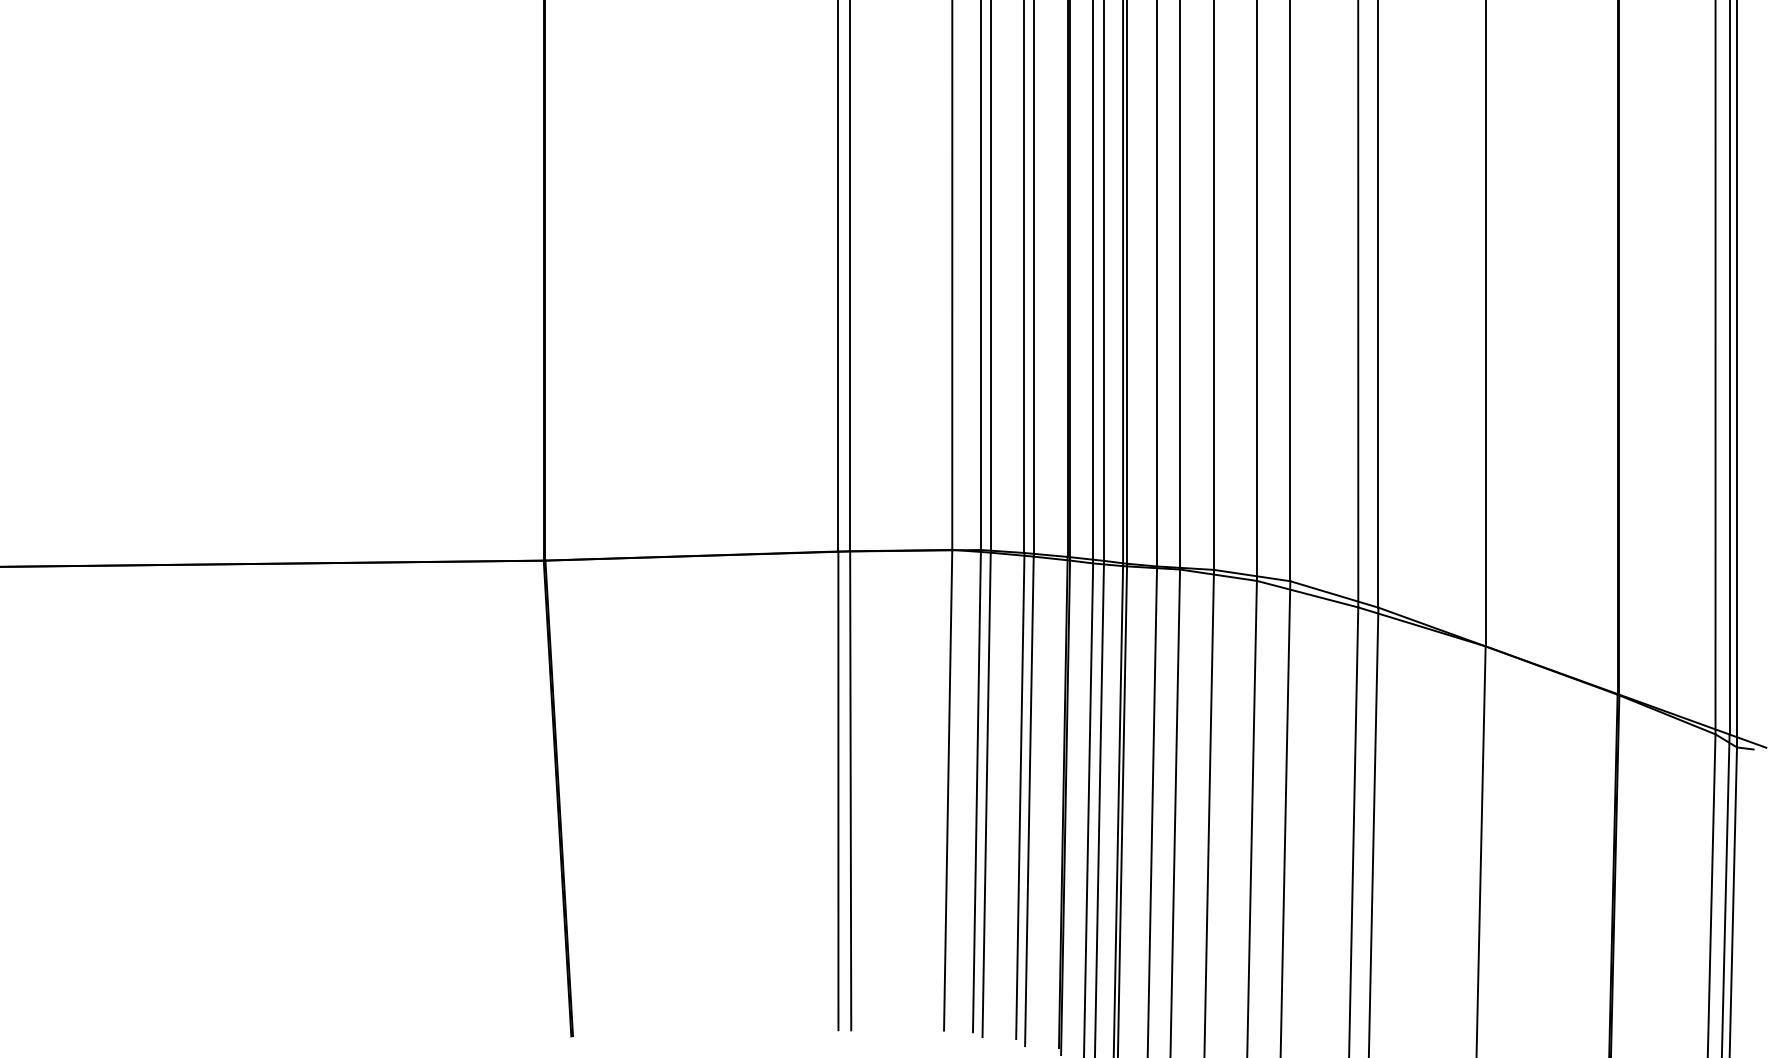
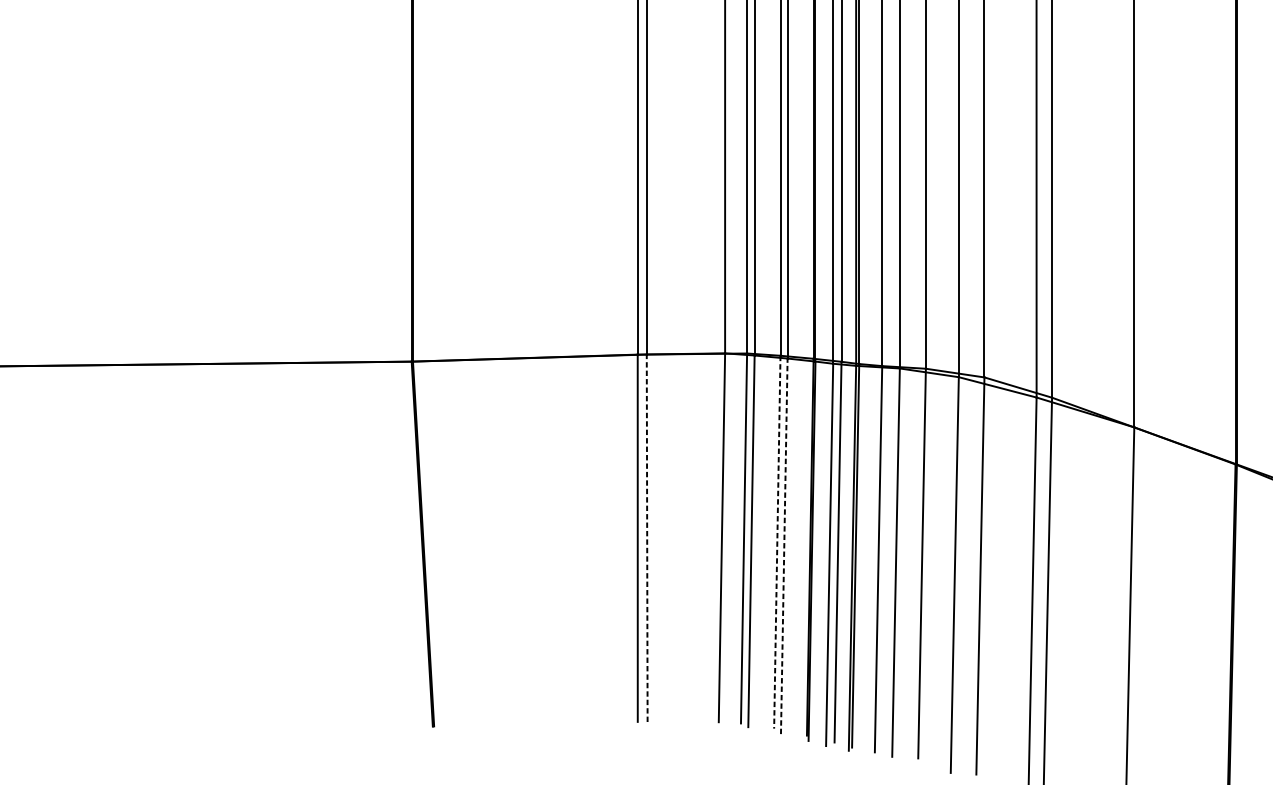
line: (850, 790) -> (647, 537), solid -> dashed
line: (1020, 796) -> (777, 542), solid -> dashed
line: (1029, 801) -> (784, 546), solid -> dashed

